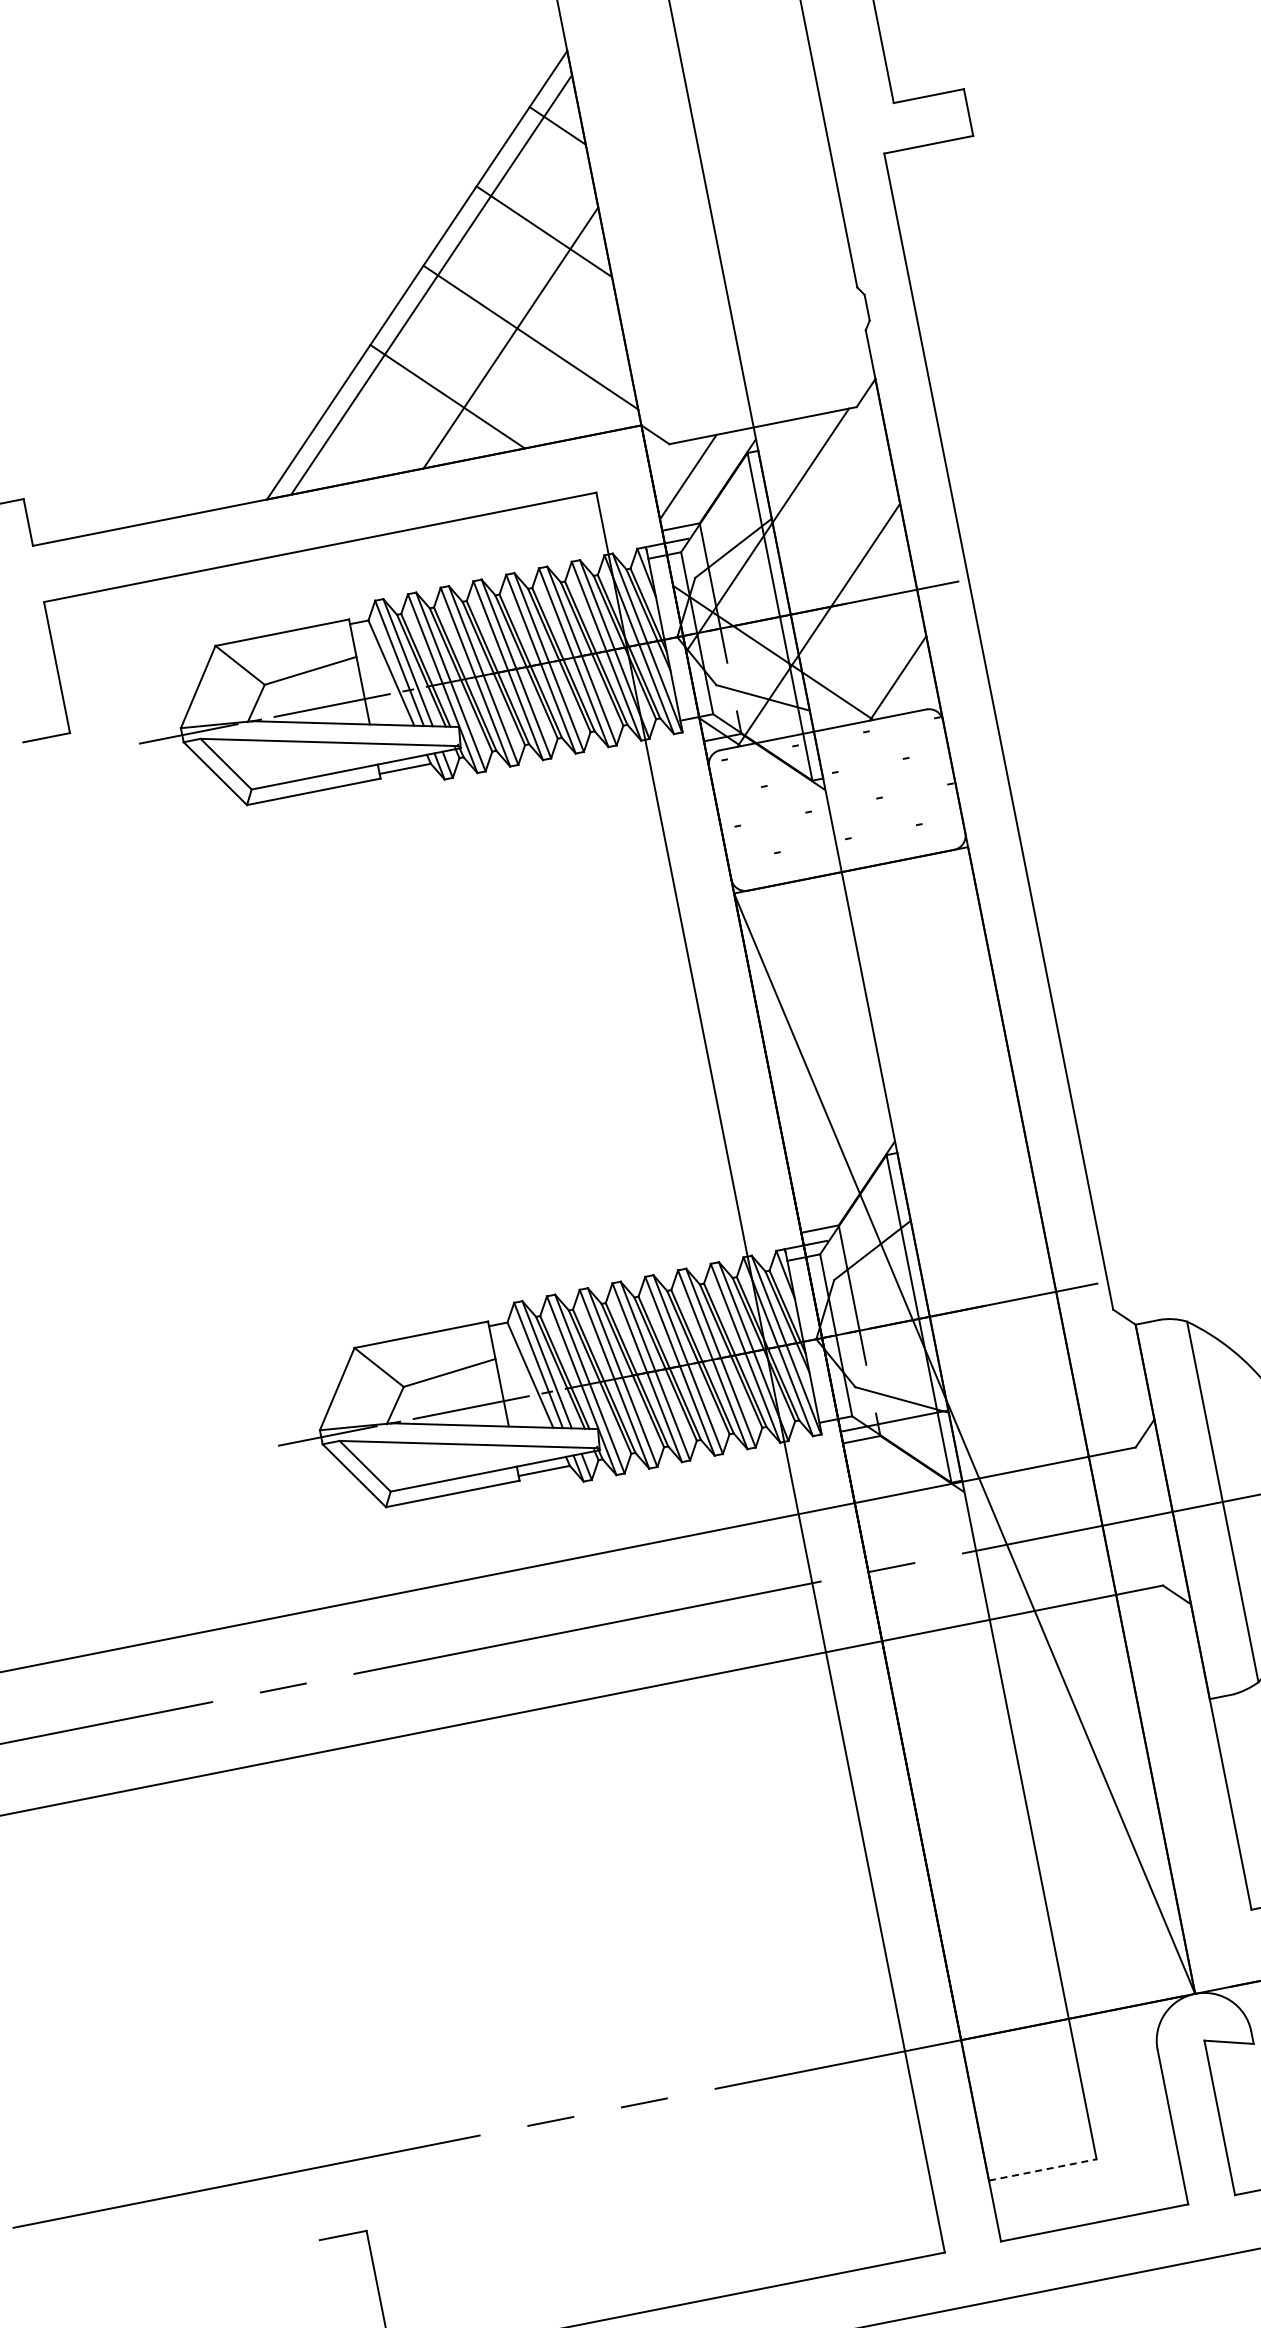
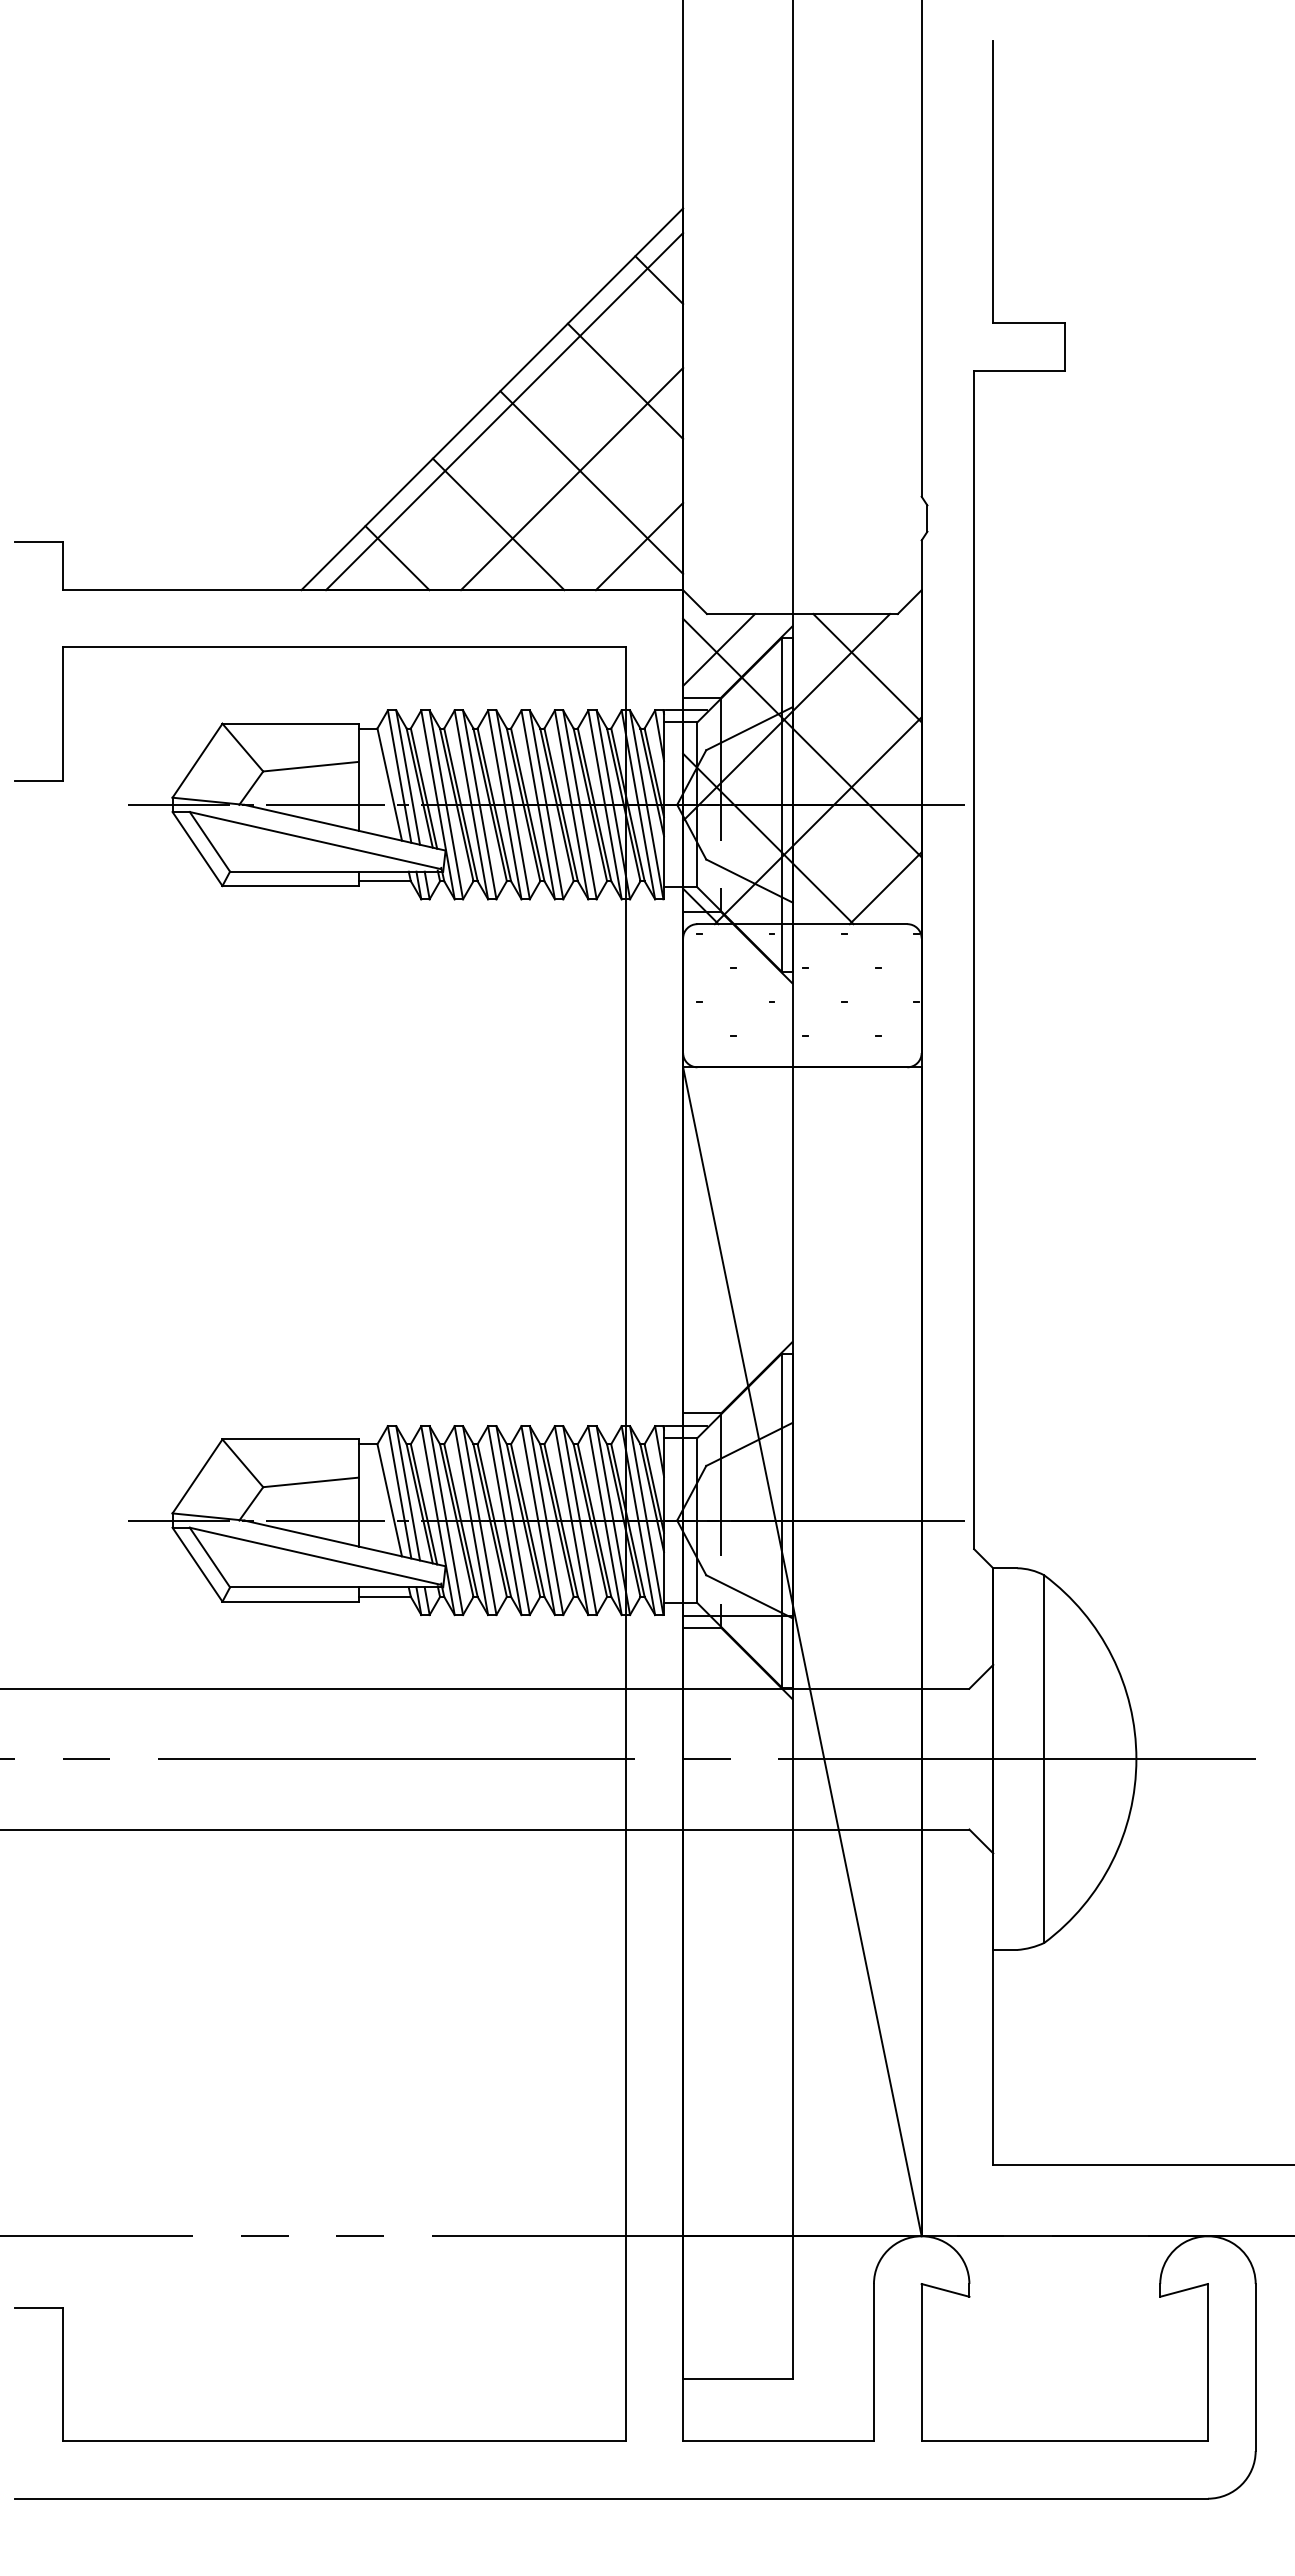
line: (590, 391) -> (639, 546), added
line: (355, 449) -> (397, 558), added
line: (837, 466) -> (867, 668), added
line: (787, 546) -> (802, 737), added
line: (1042, 2170) -> (737, 2379), dashed -> solid

